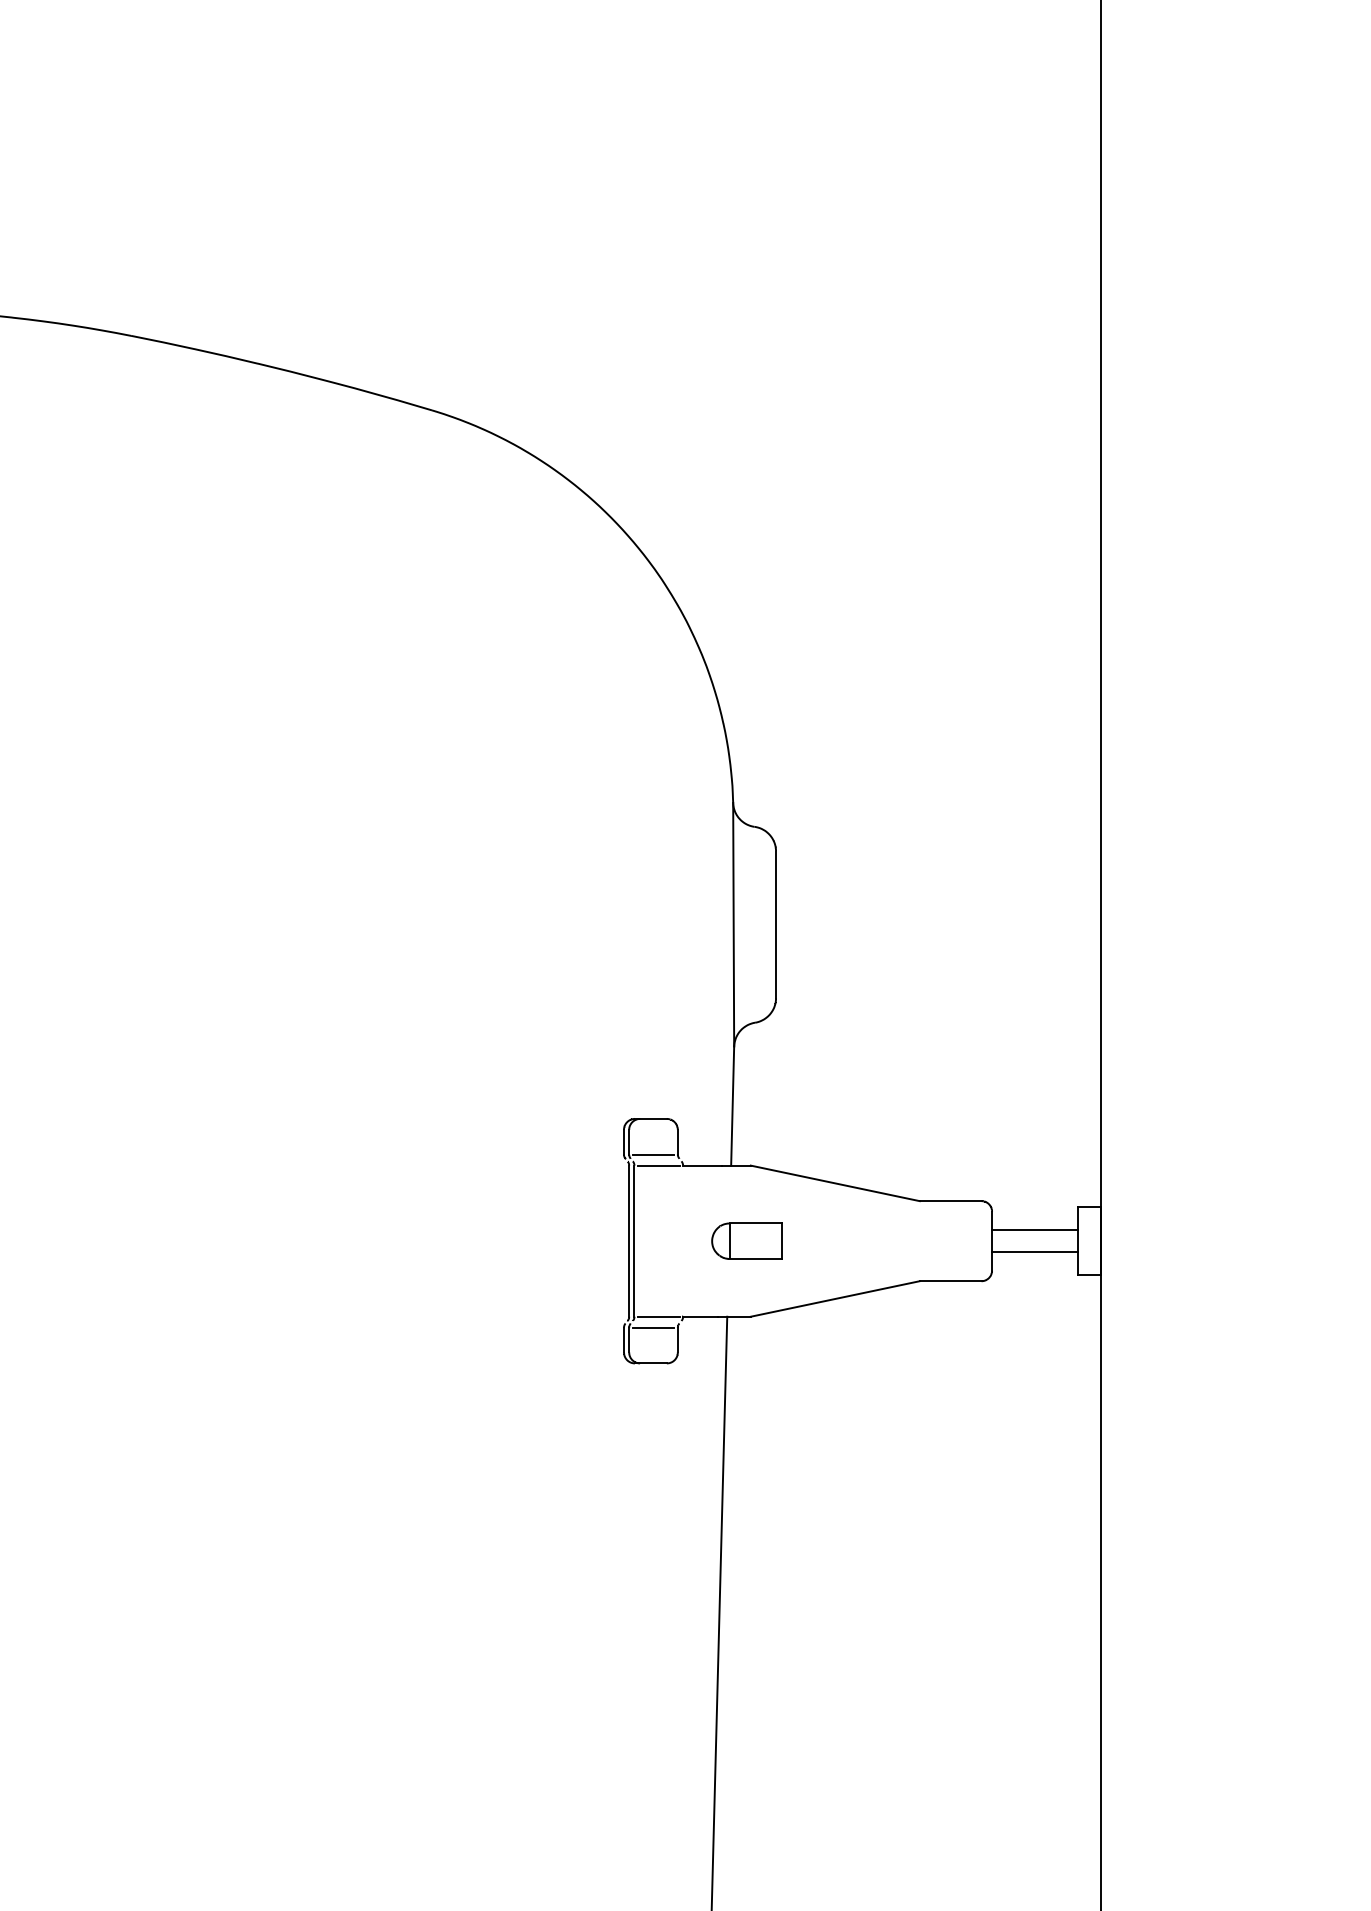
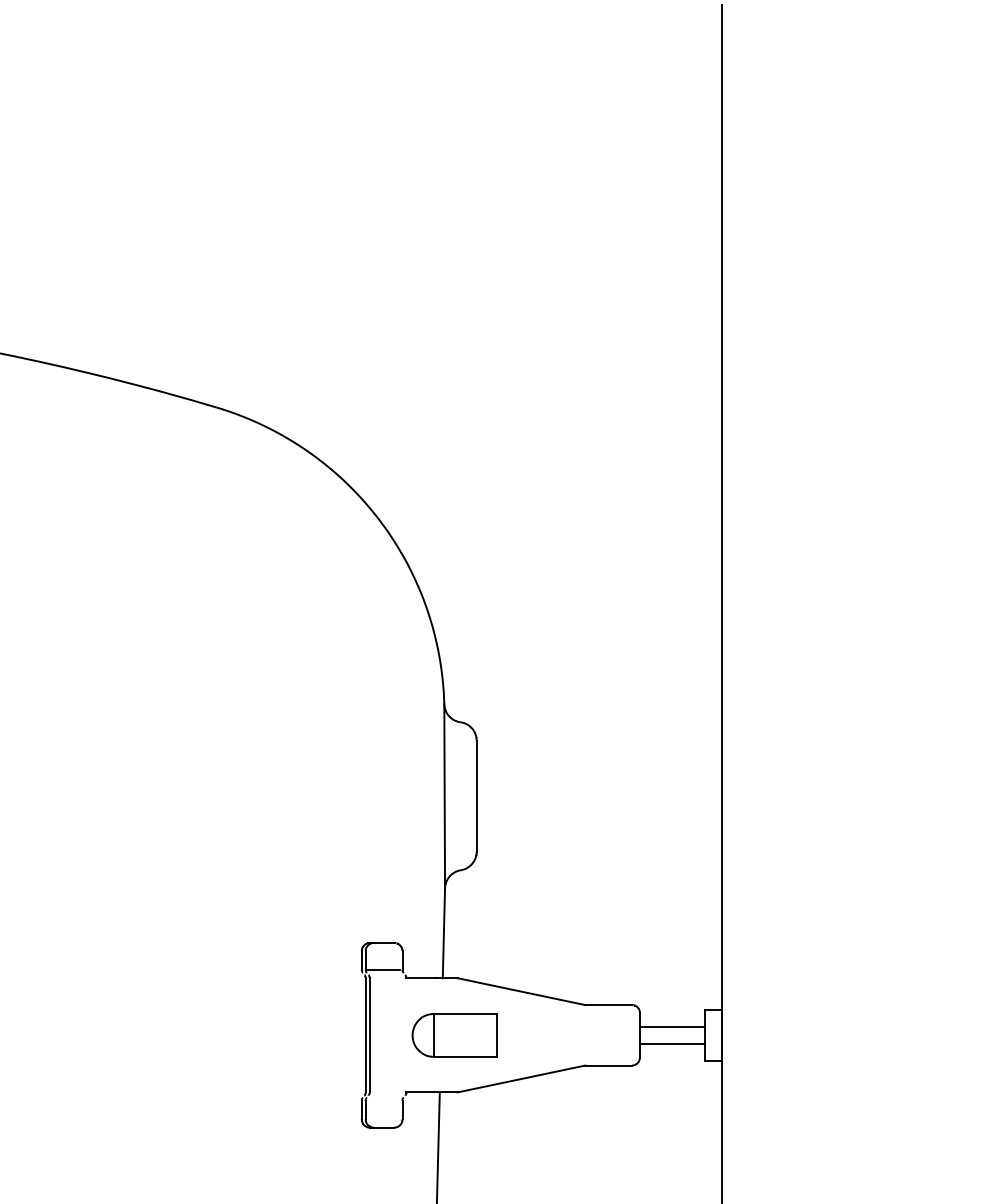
line: (658, 1165) -> (387, 978), removed
part: (746, 1240) -> (454, 1034), size x1.6
line: (658, 1316) -> (387, 1092), removed
line: (653, 1327) -> (384, 1100), removed

